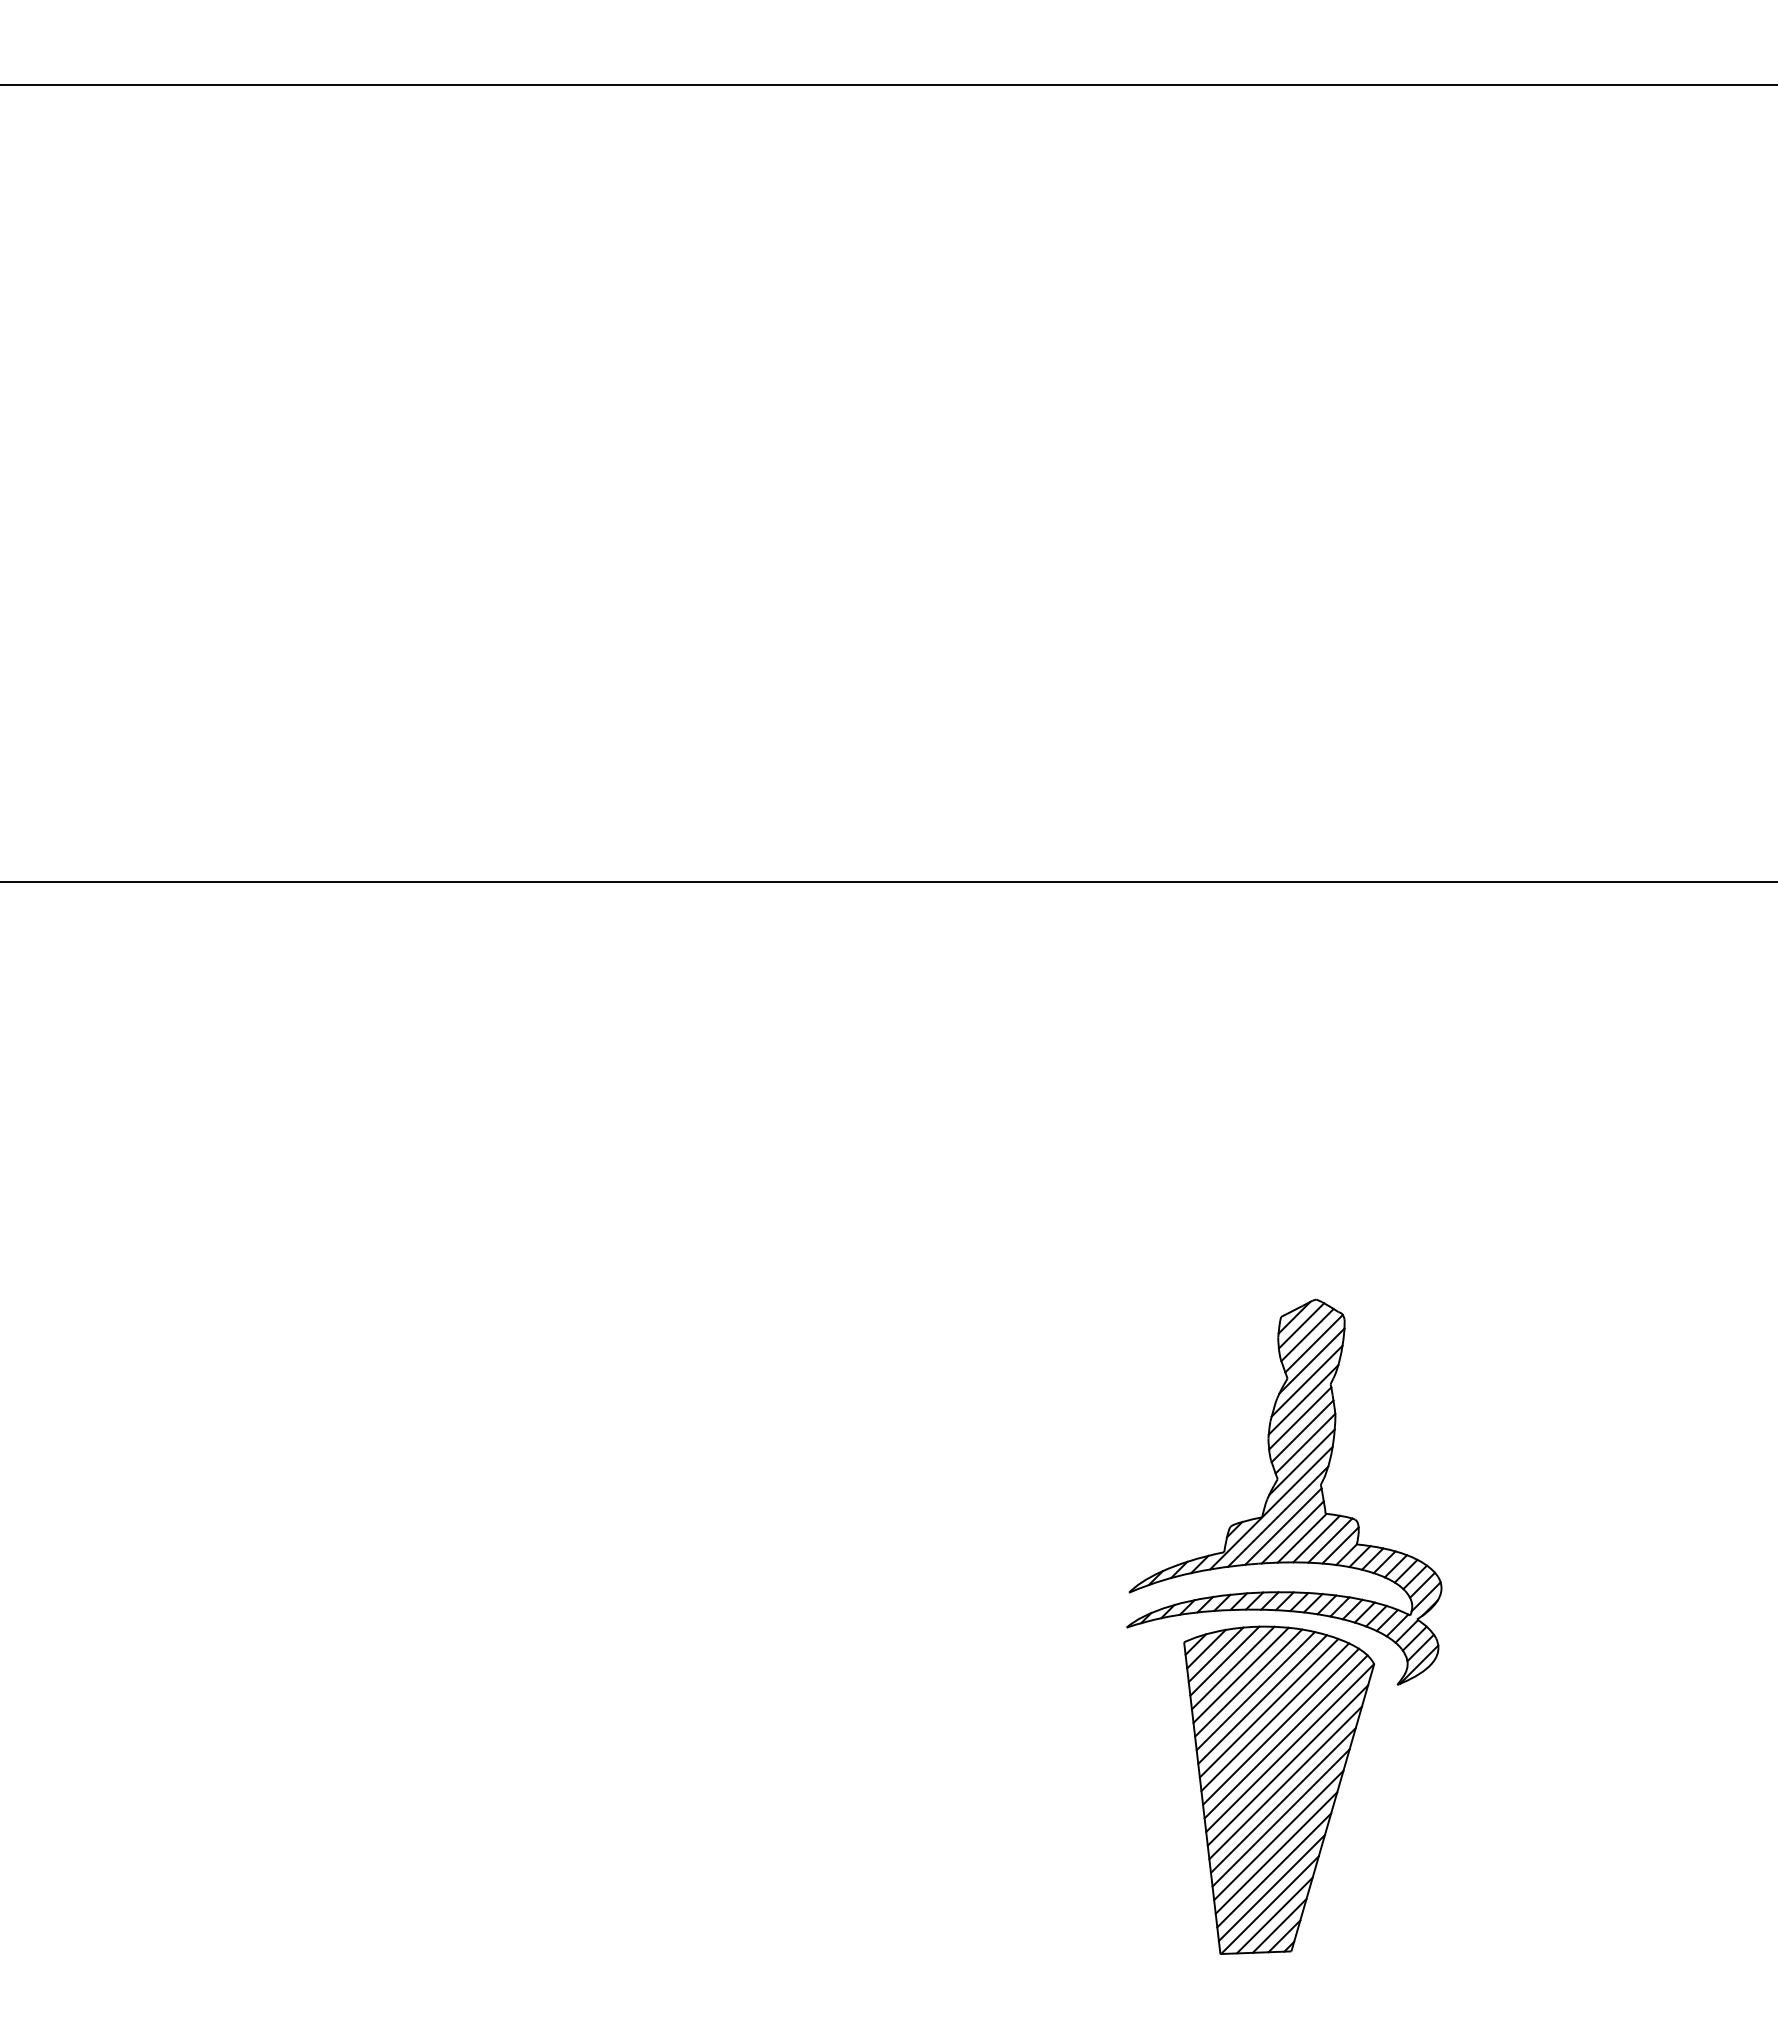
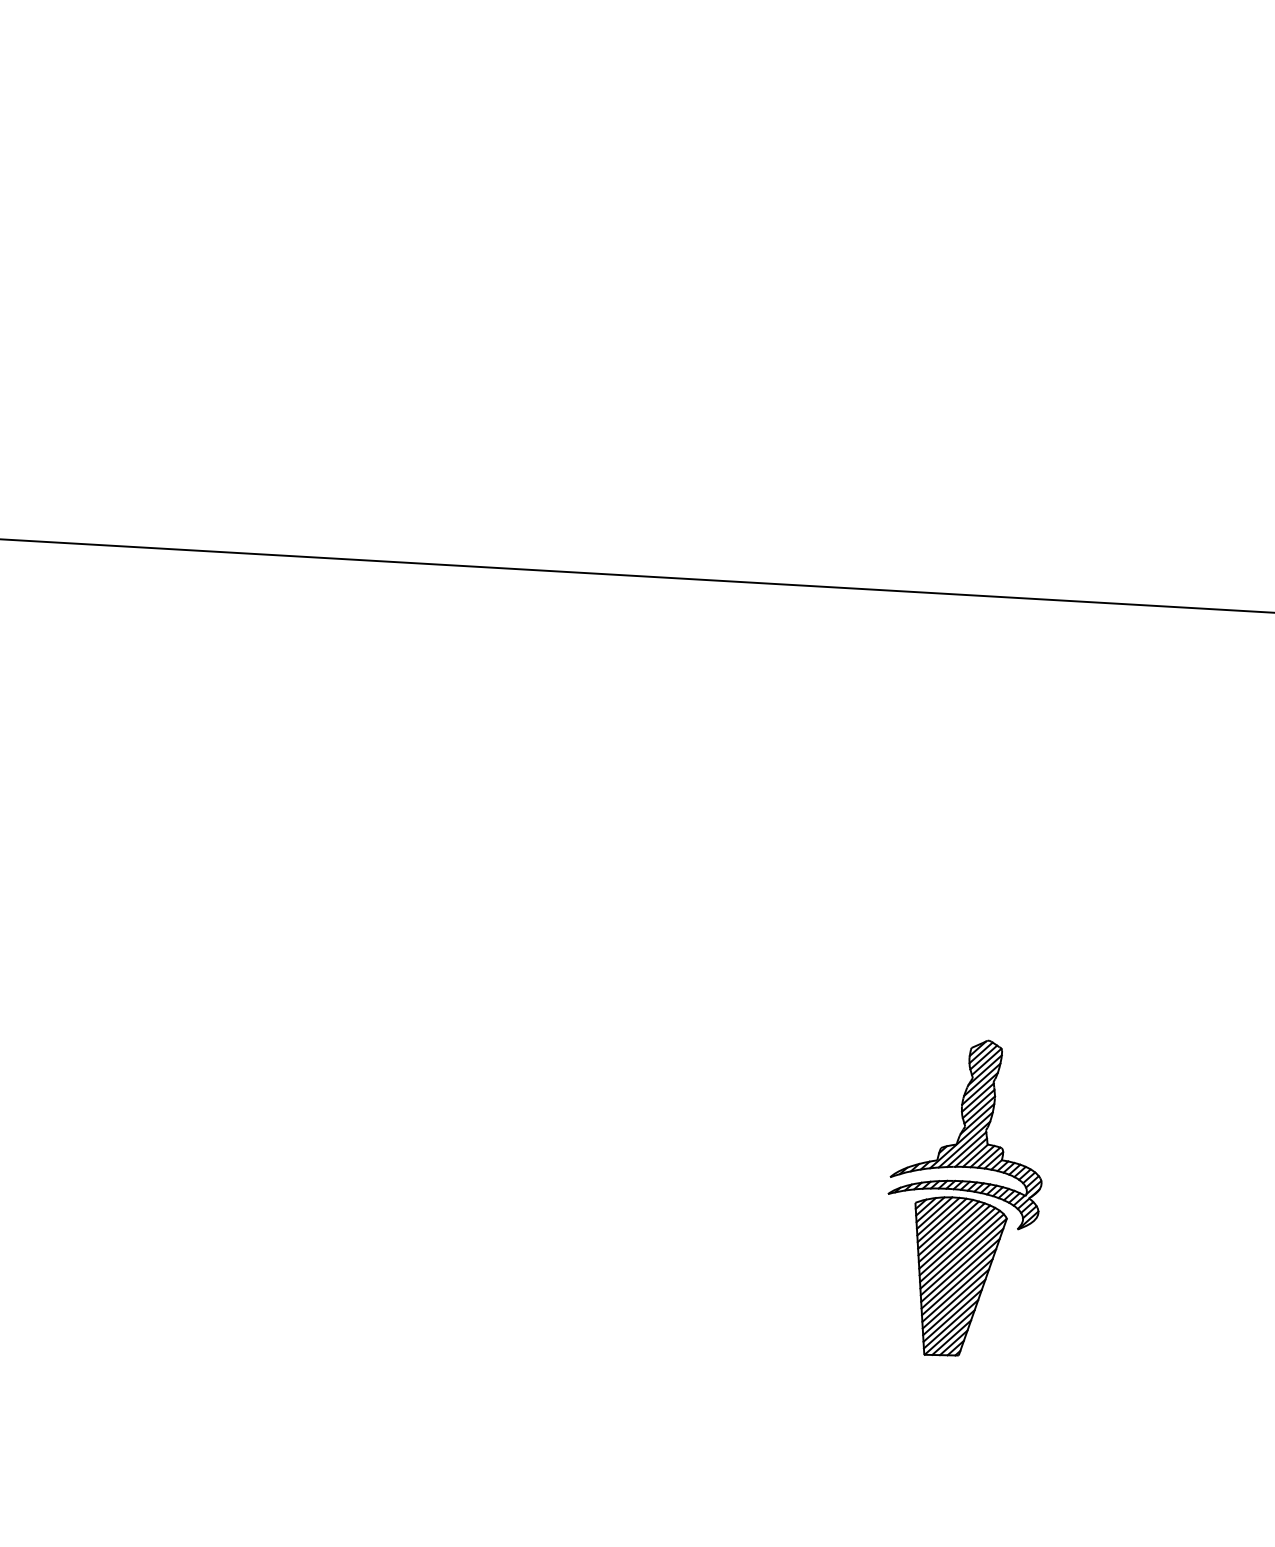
part: (1284, 1626) -> (964, 1197), size x0.6

